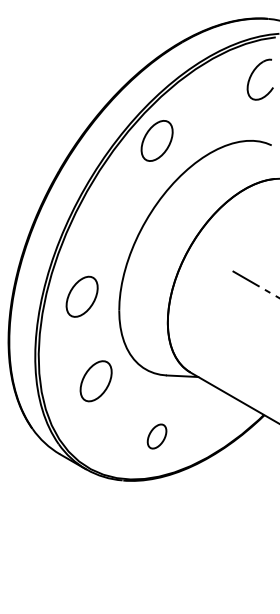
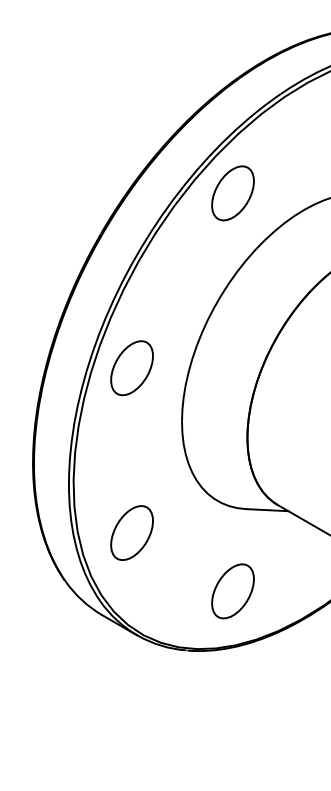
part: (81, 296) -> (131, 367), moved
part: (95, 381) -> (131, 533), moved
part: (156, 436) -> (232, 591), size x1.67

